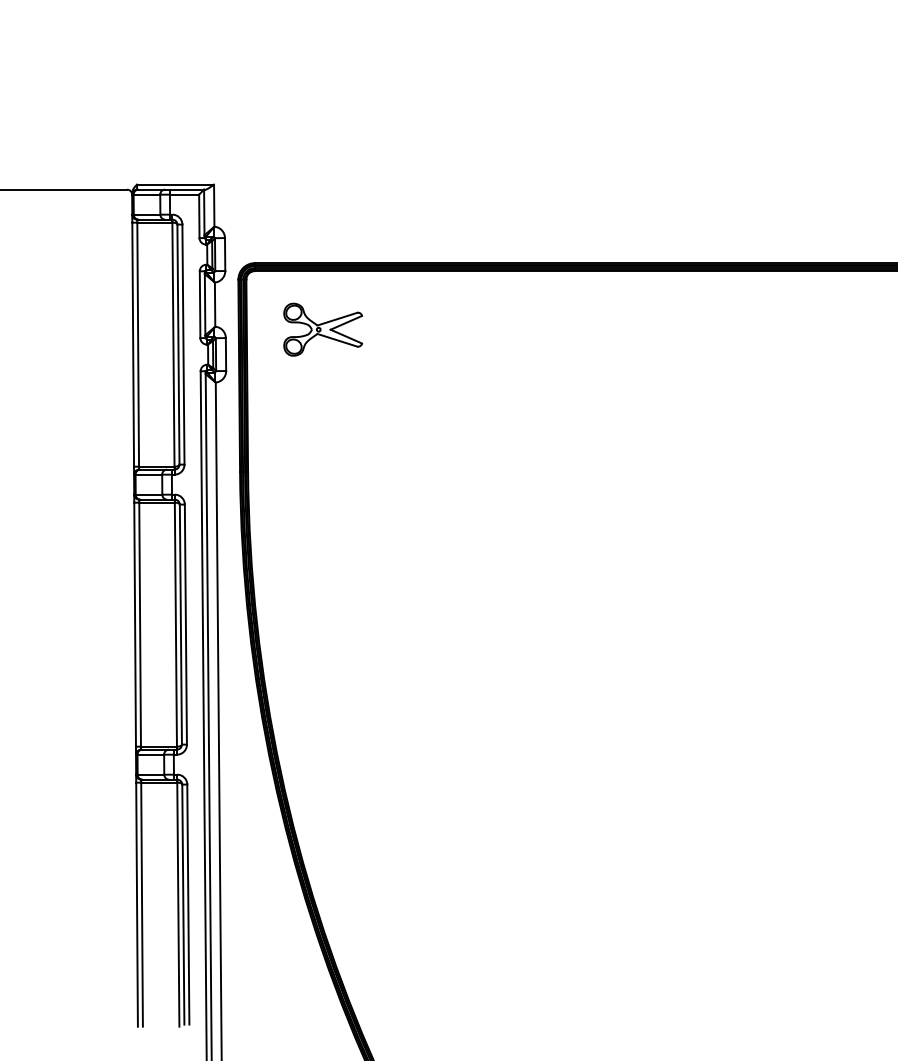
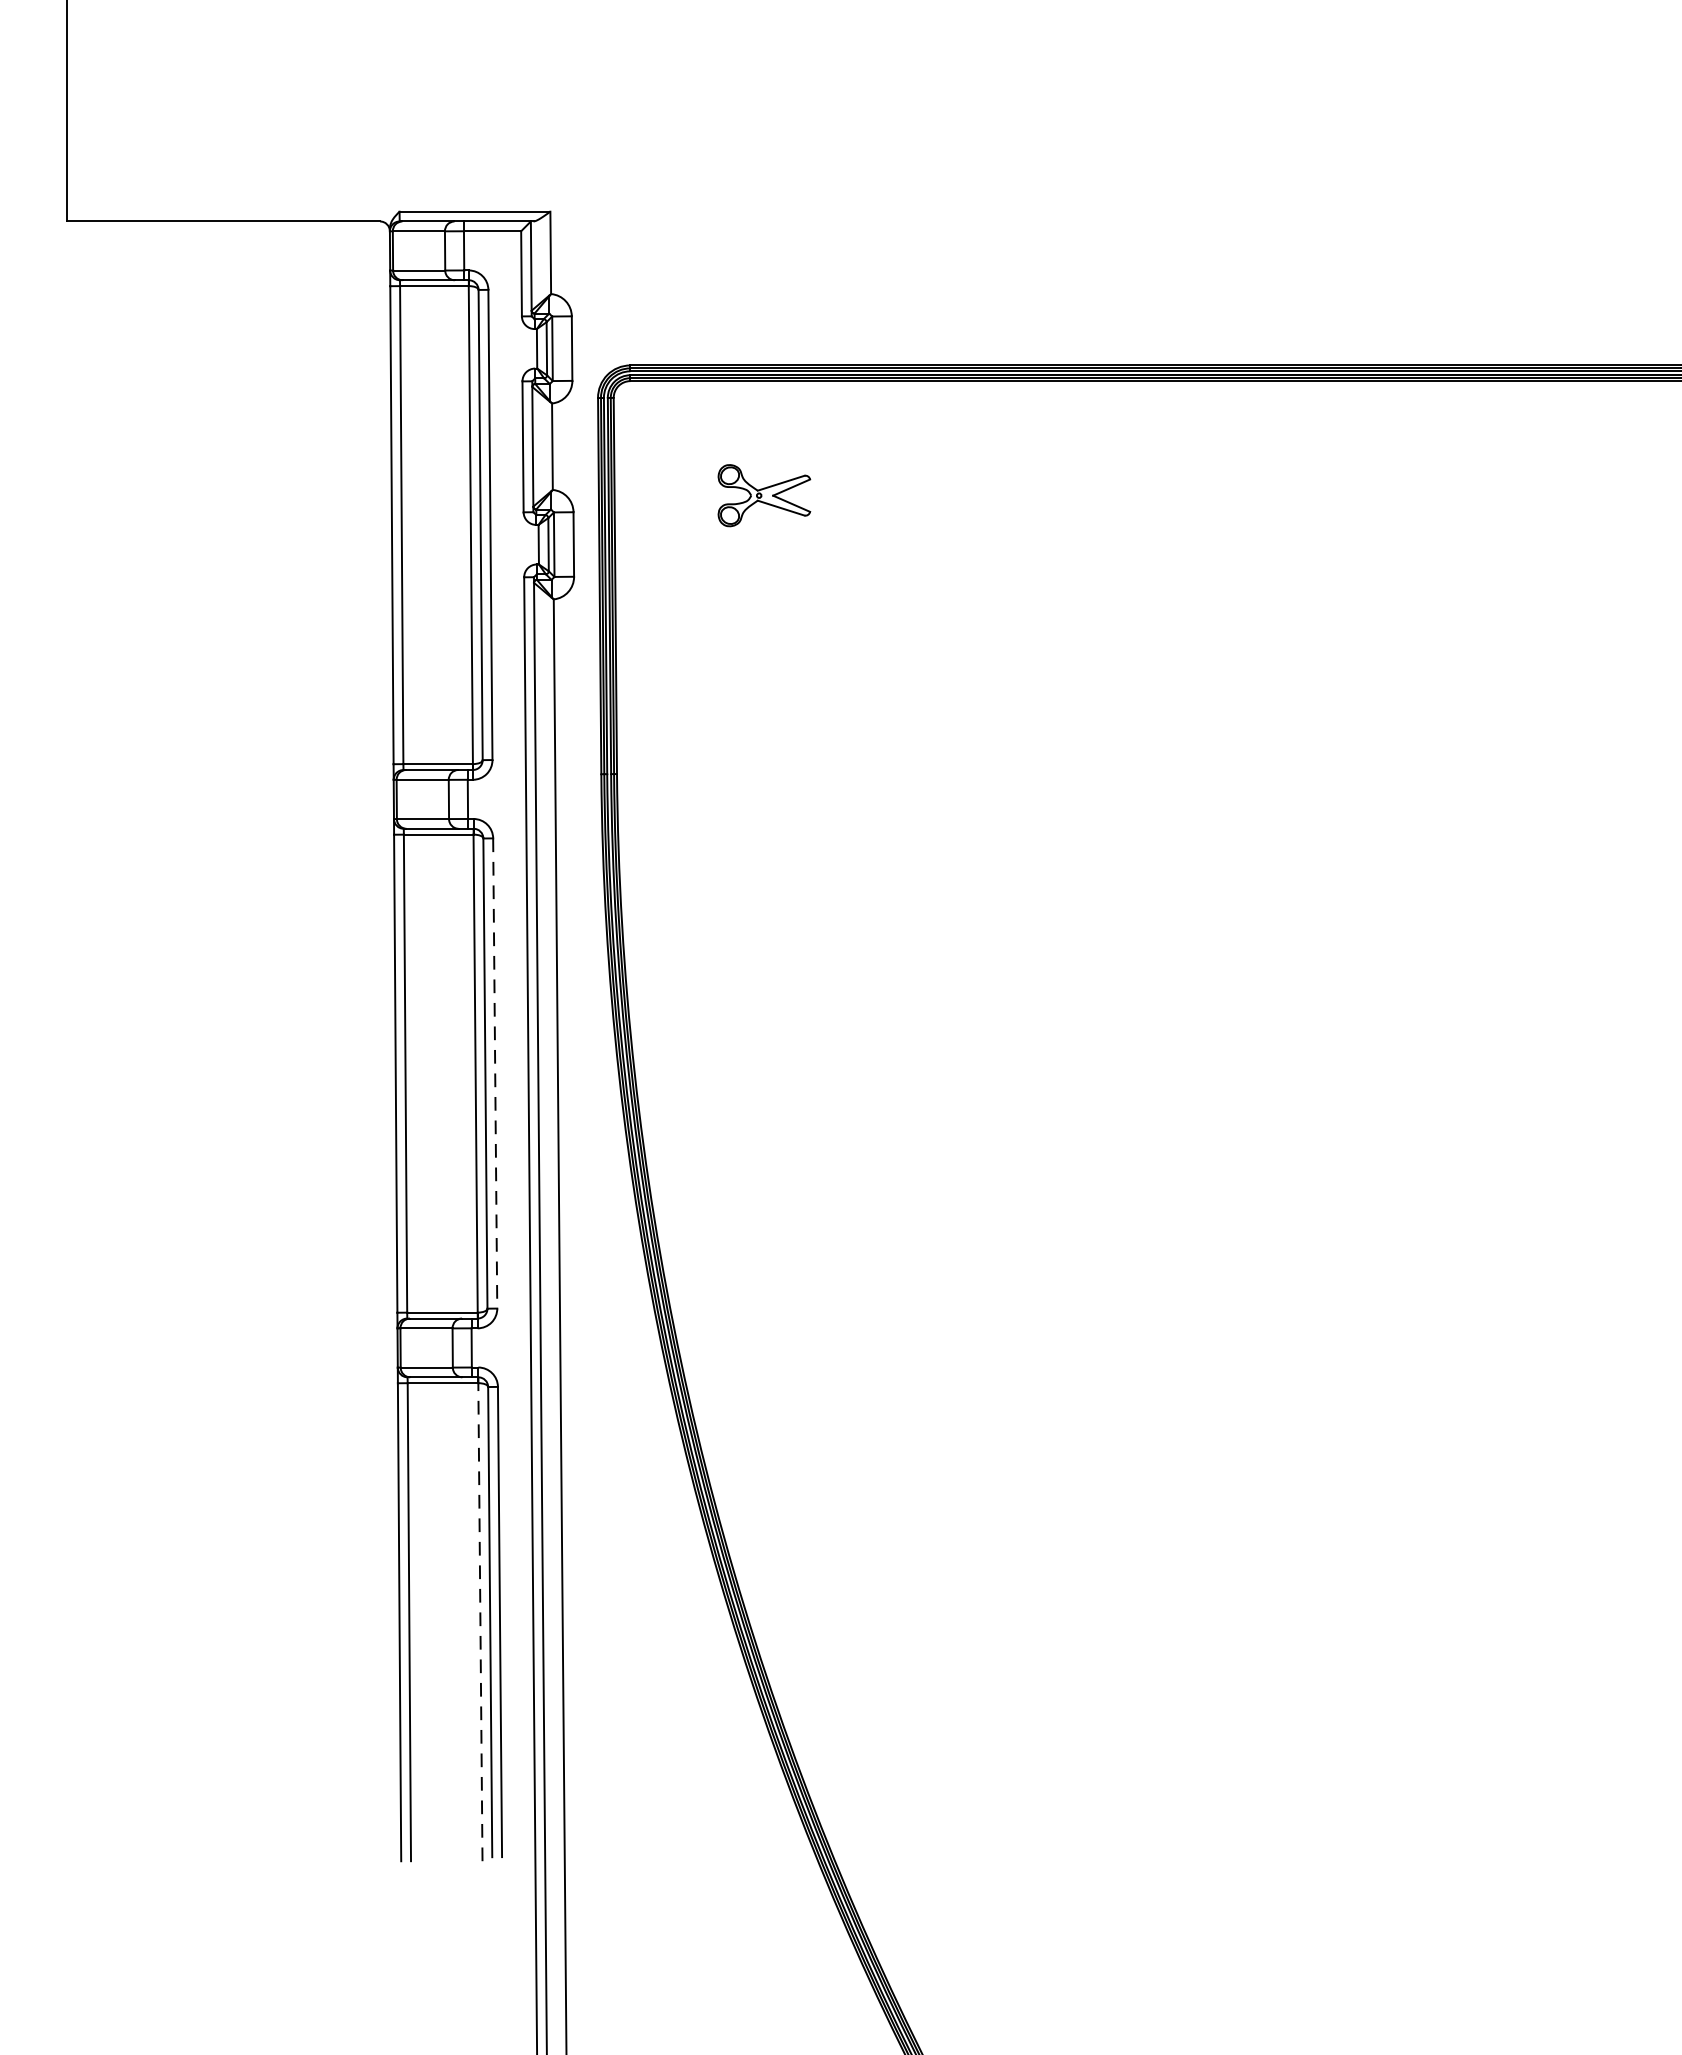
part: (323, 329) -> (764, 495), size x0.6
line: (185, 625) -> (494, 1075), solid -> dashed
line: (178, 904) -> (480, 1621), solid -> dashed

